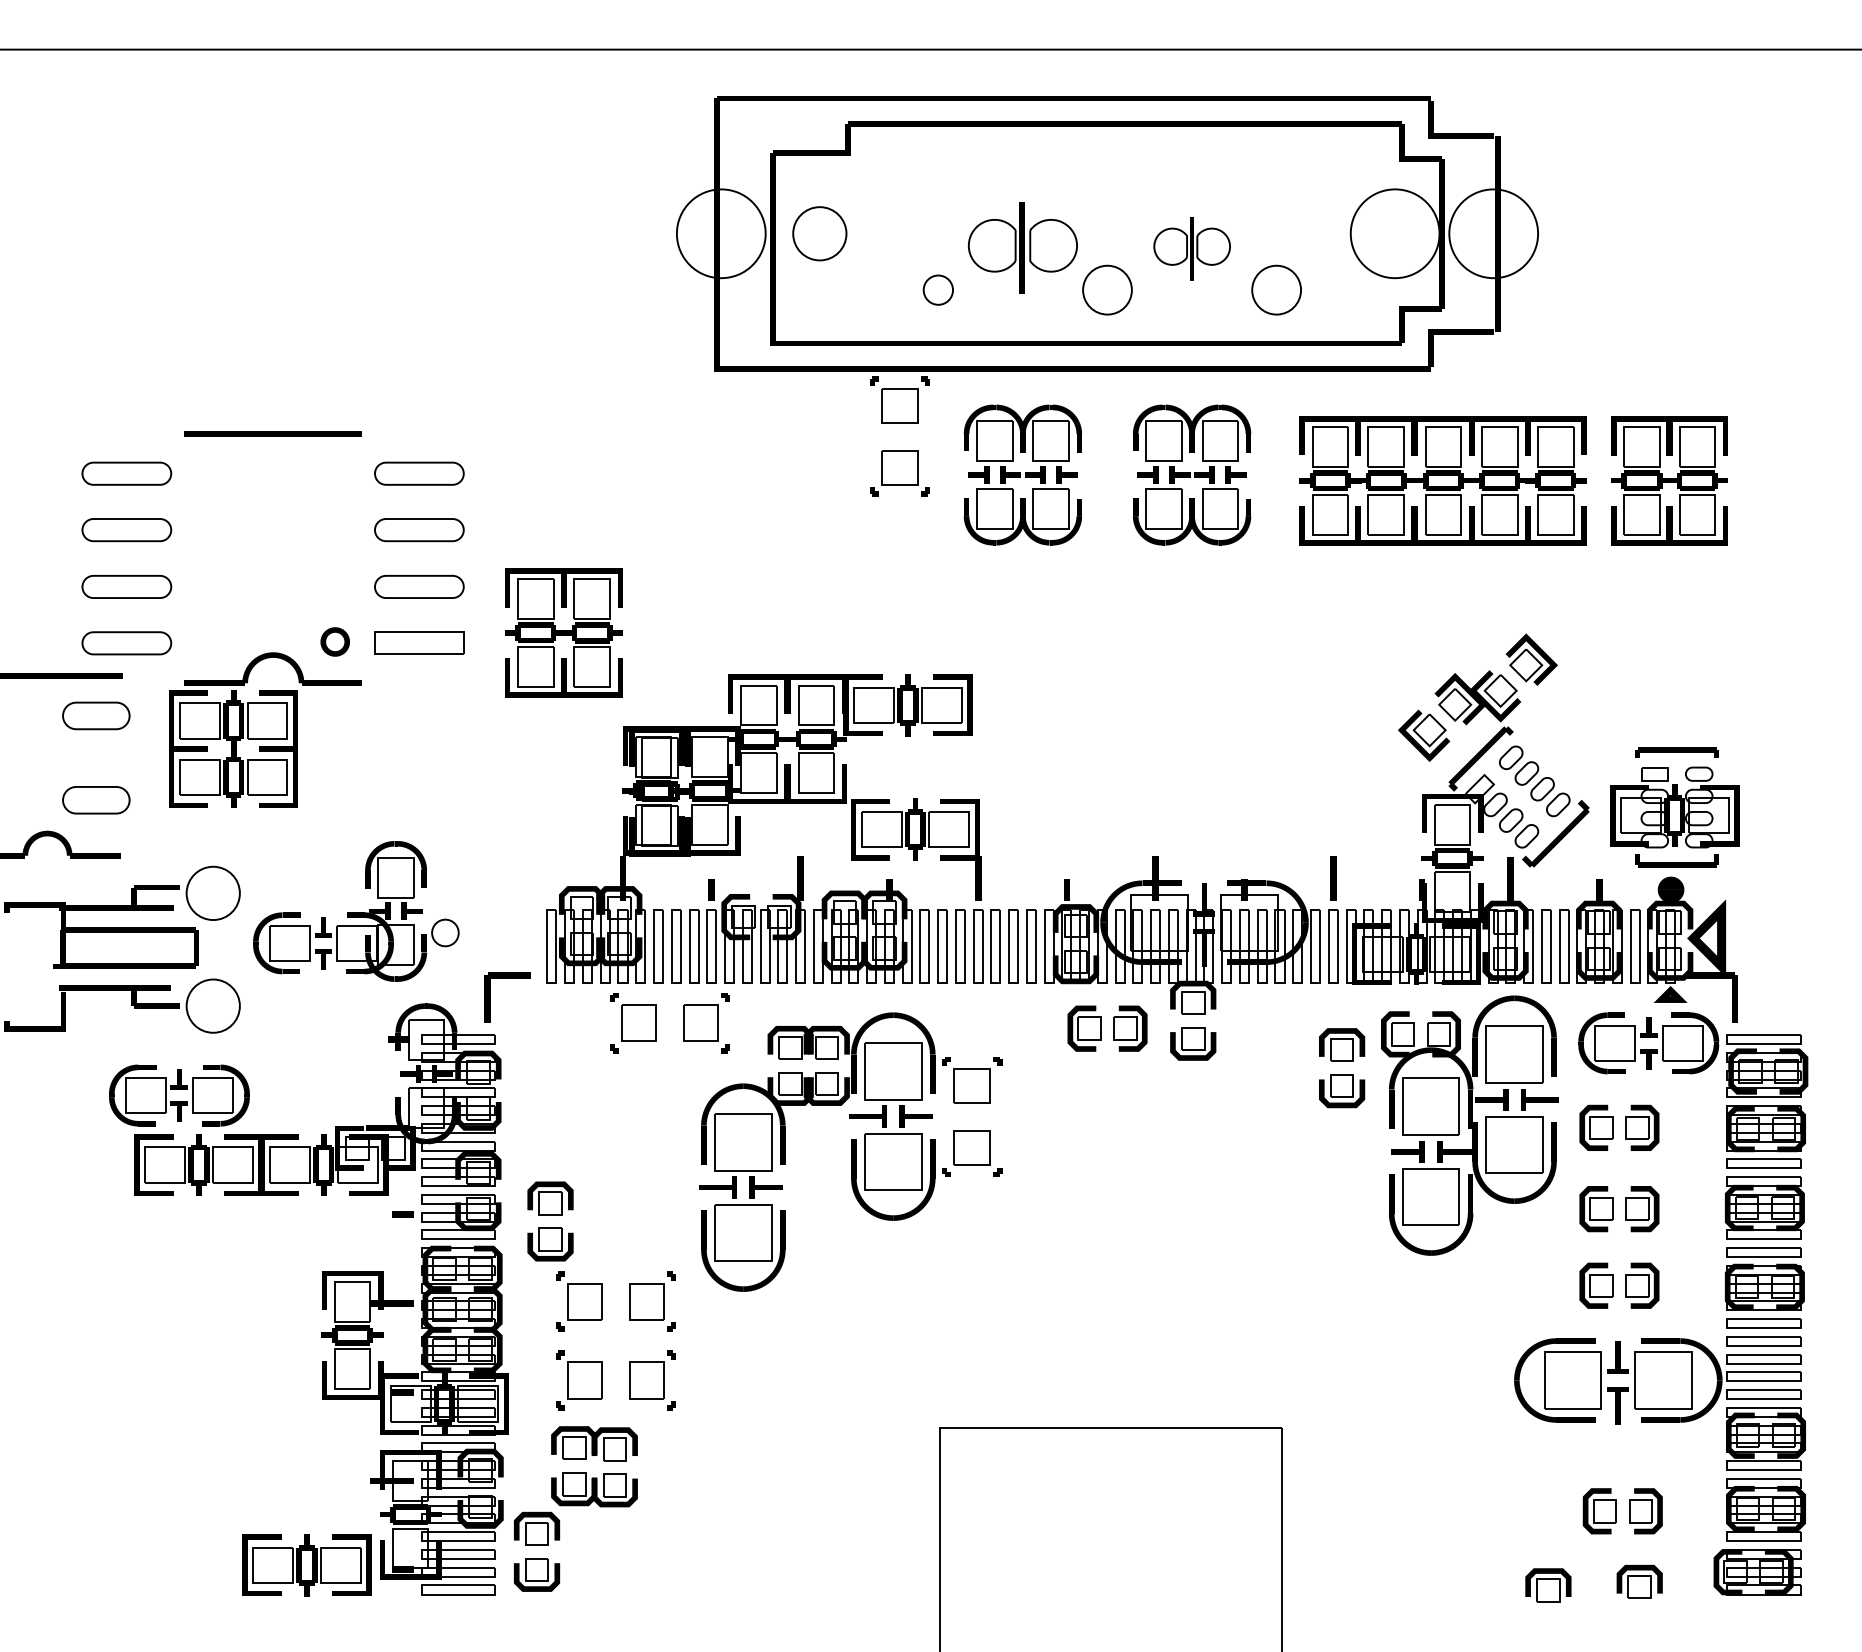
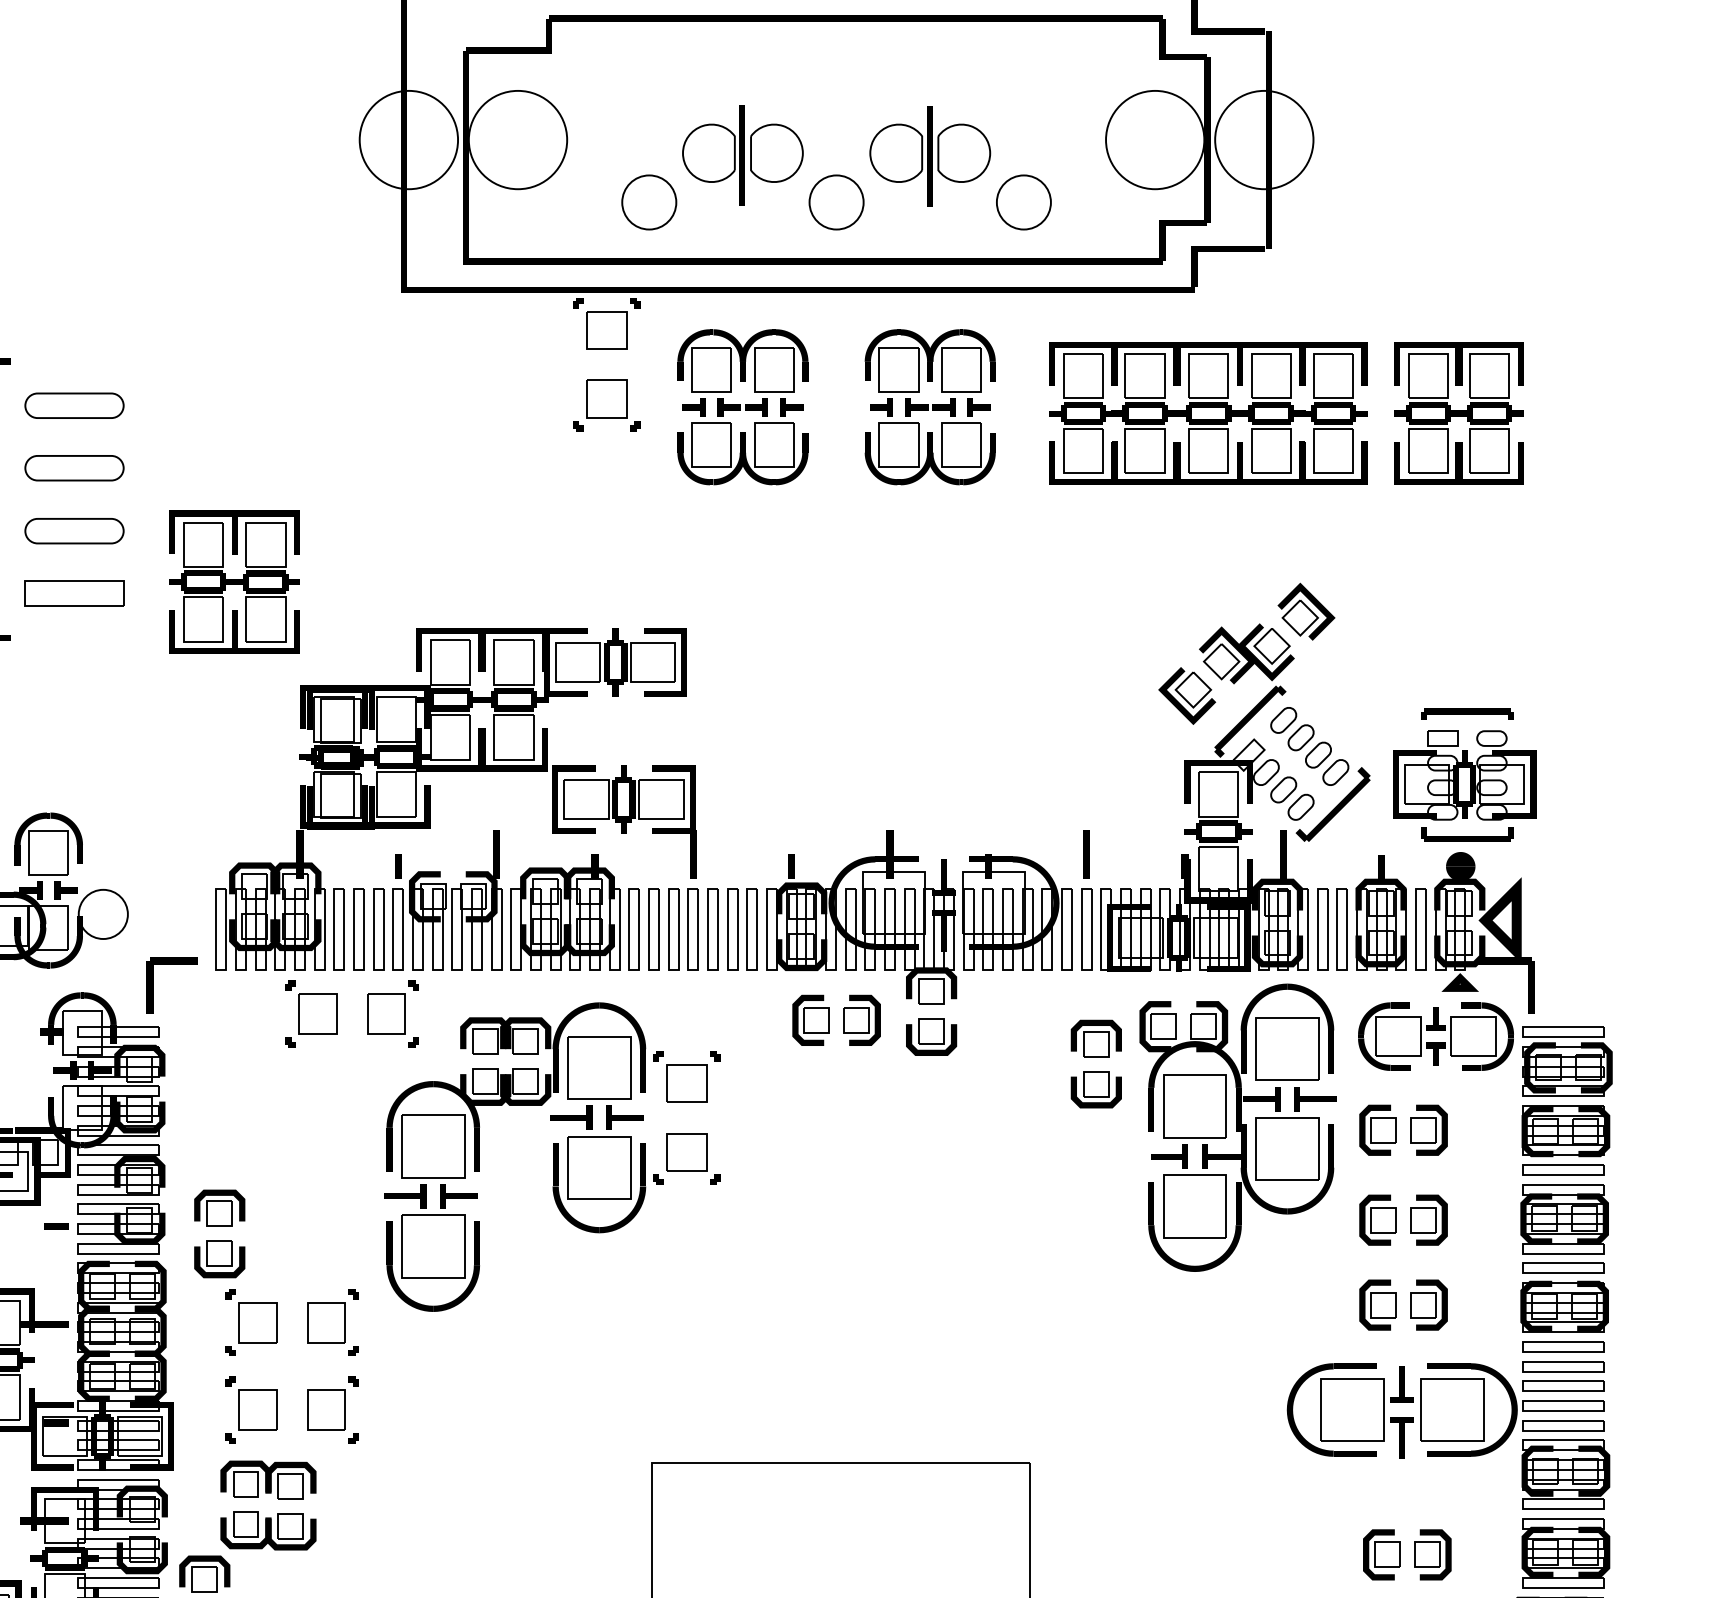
circle: (819, 233) -> (517, 139), size x1.67
part: (1192, 248) -> (930, 156), size x1.43
circle: (937, 289) -> (648, 201), size x1.67
circle: (445, 932) -> (103, 913), size x1.67

